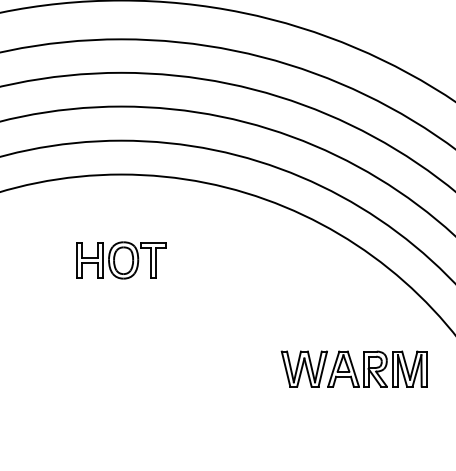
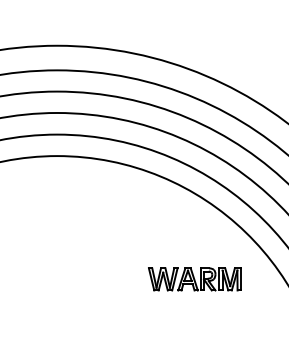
part: (121, 260) -> (57, 210), removed
part: (353, 369) -> (194, 279), moved

